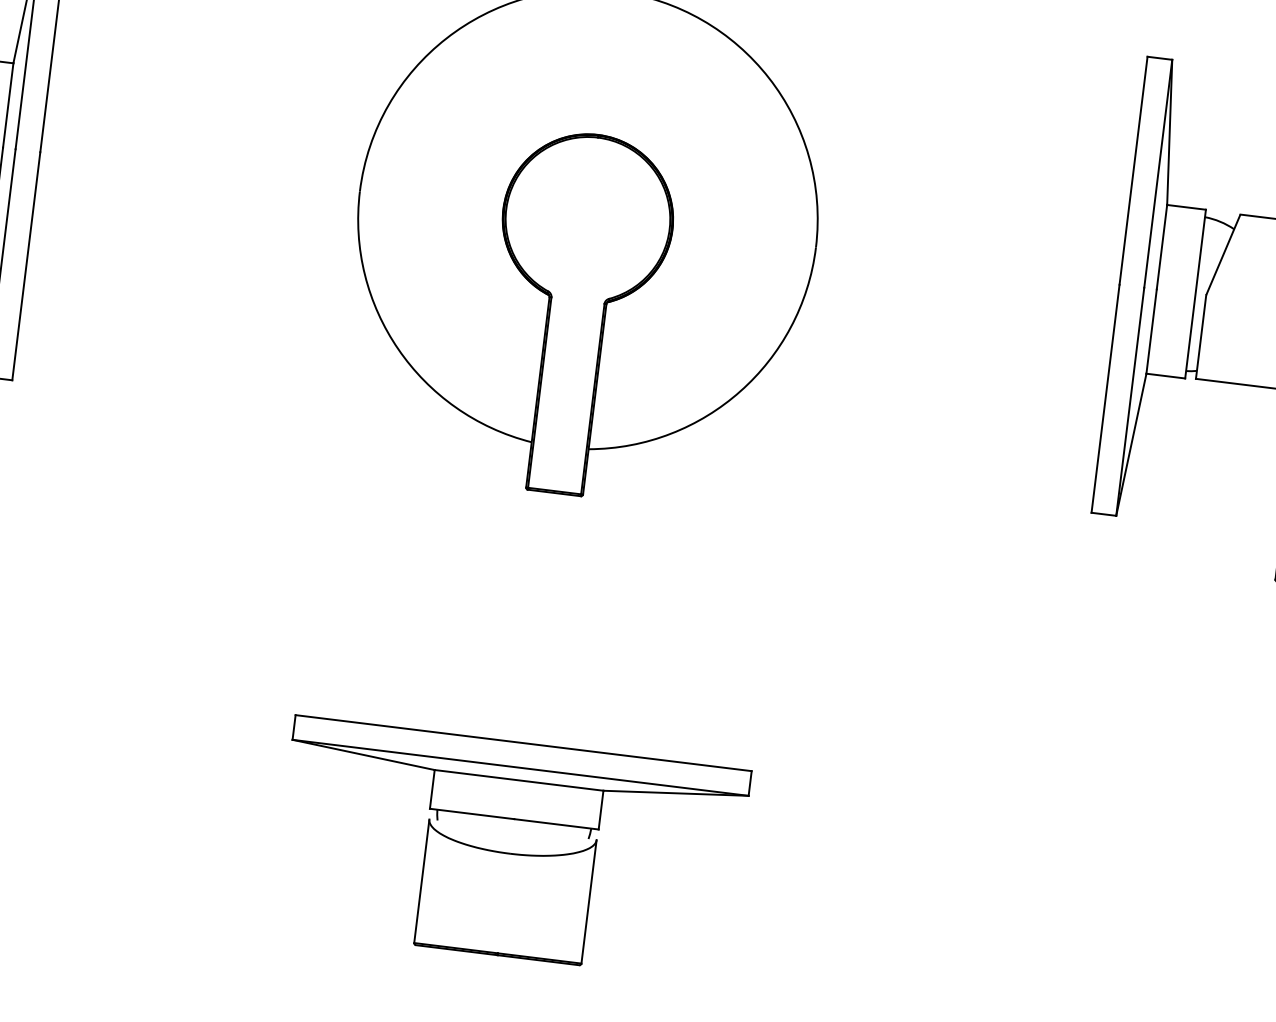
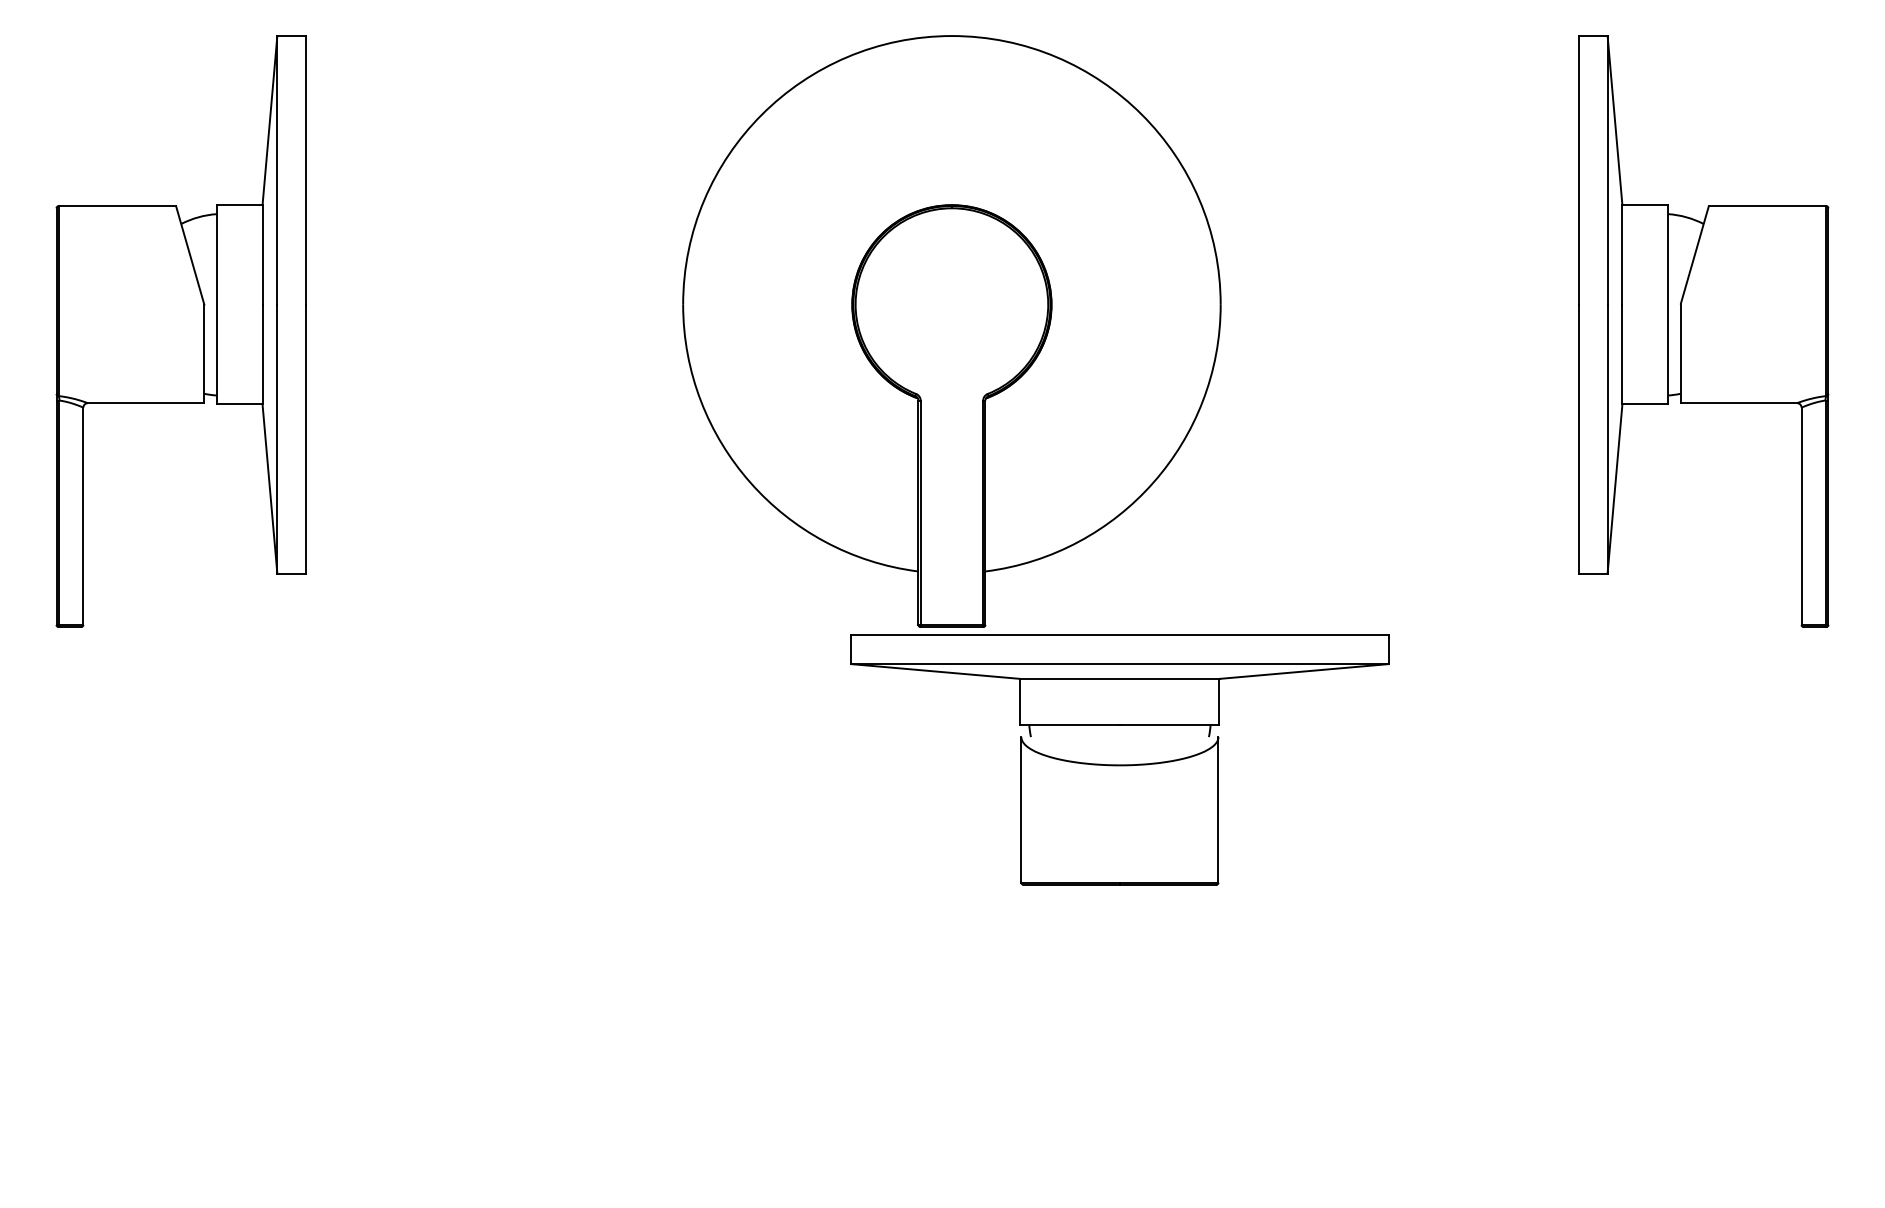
part: (510, 848) -> (1119, 759), moved

